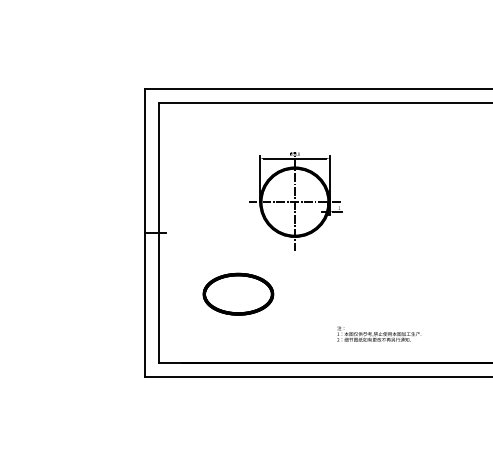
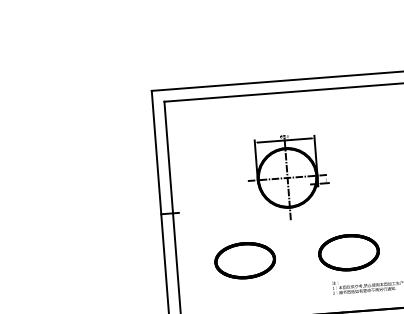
part: (359, 293) -> (349, 252), added

